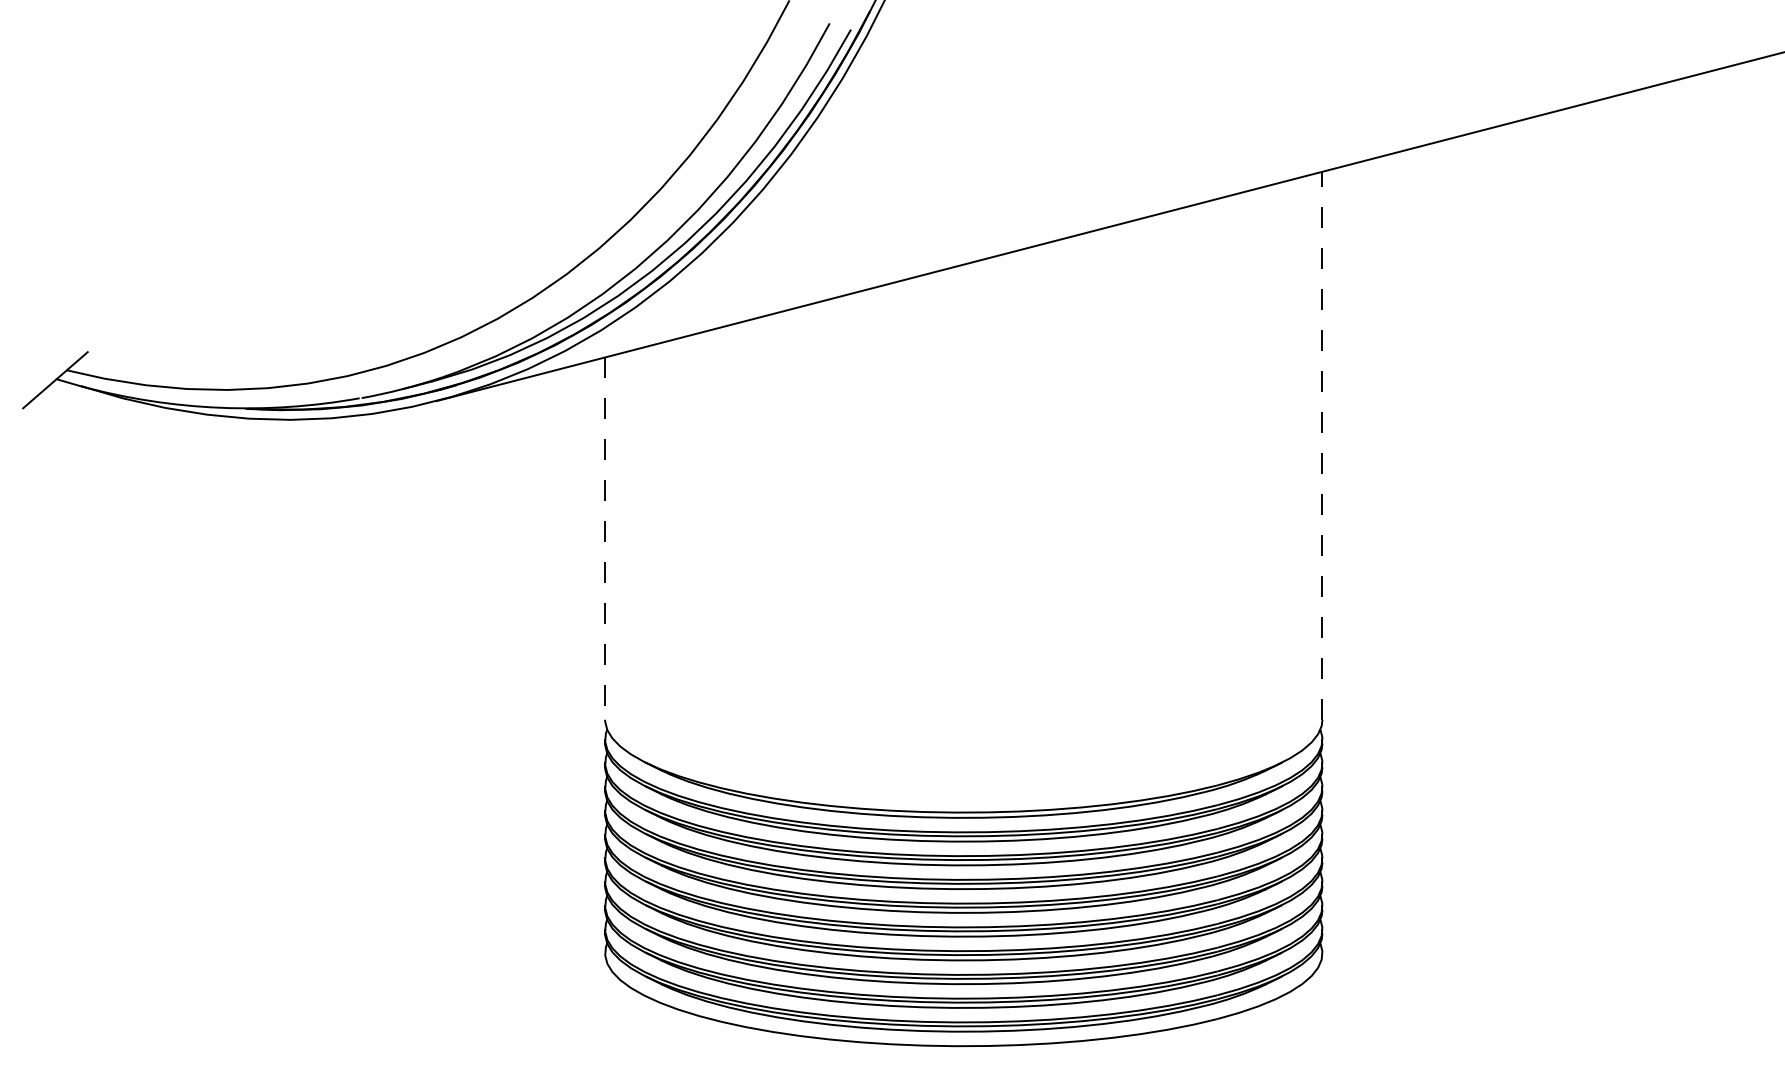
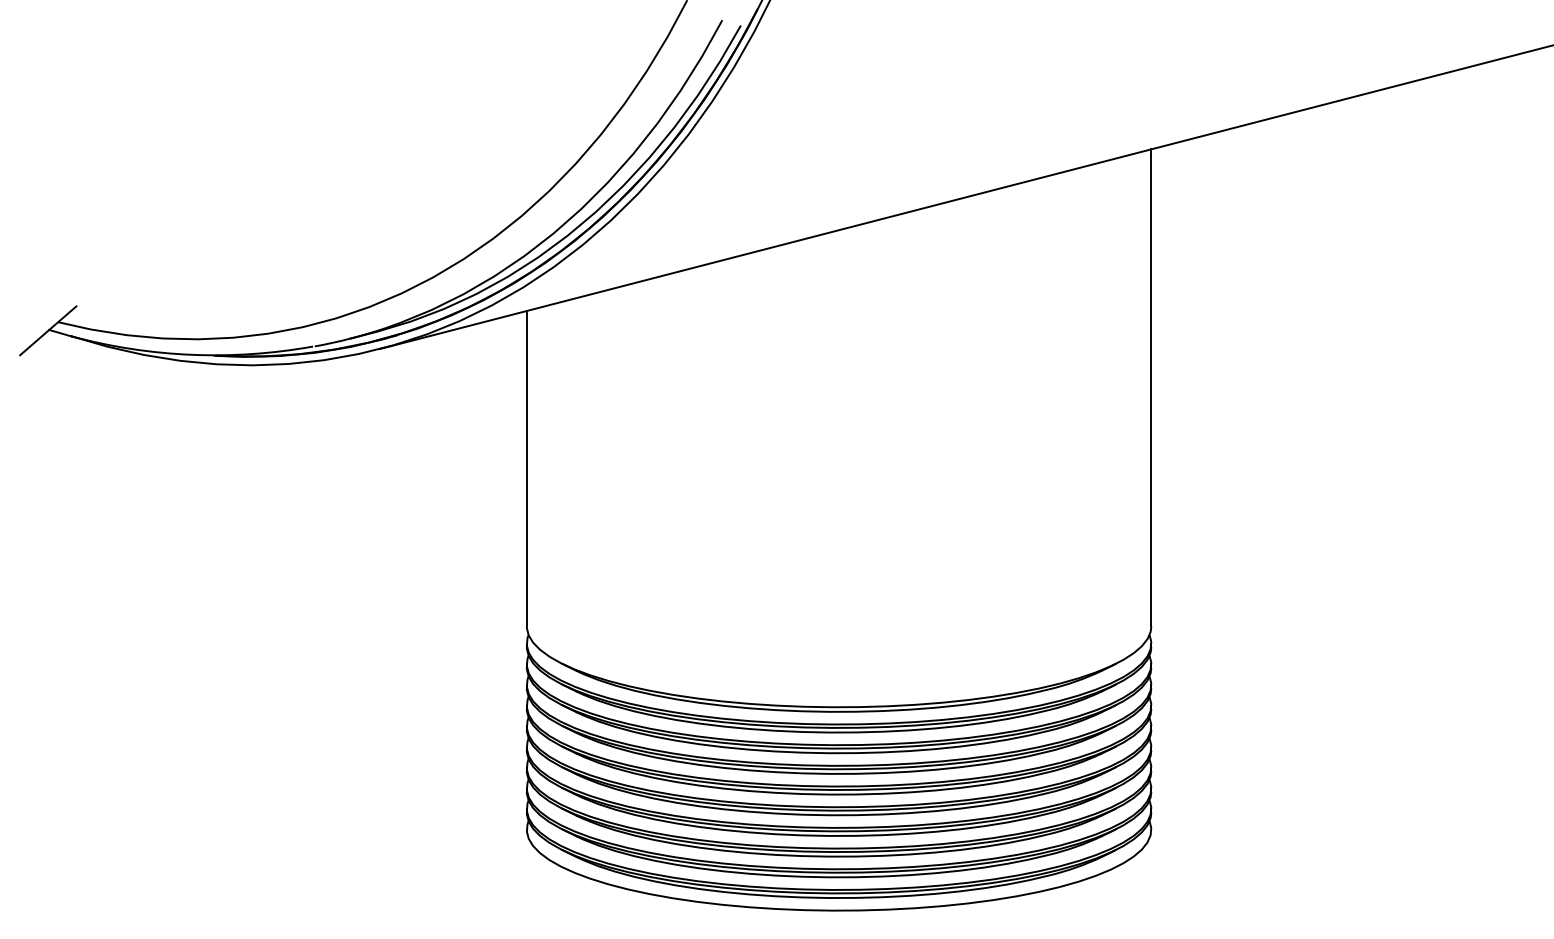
line: (1322, 445) -> (1151, 387), dashed -> solid
line: (604, 538) -> (526, 468), dashed -> solid

